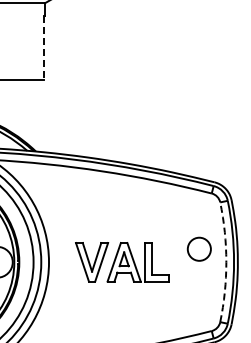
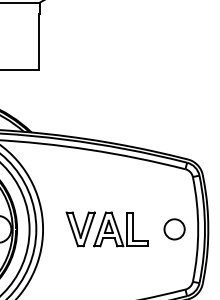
line: (44, 48) -> (39, 42), dashed -> solid
circle: (198, 248) -> (173, 228), moved
arc: (226, 262) -> (198, 229), dashed -> solid

